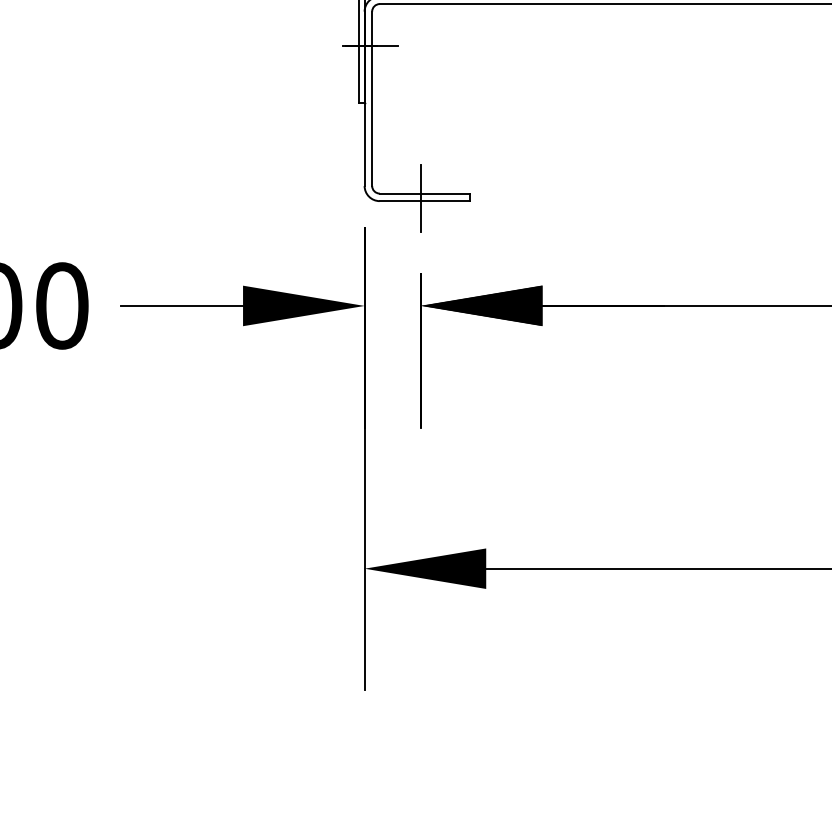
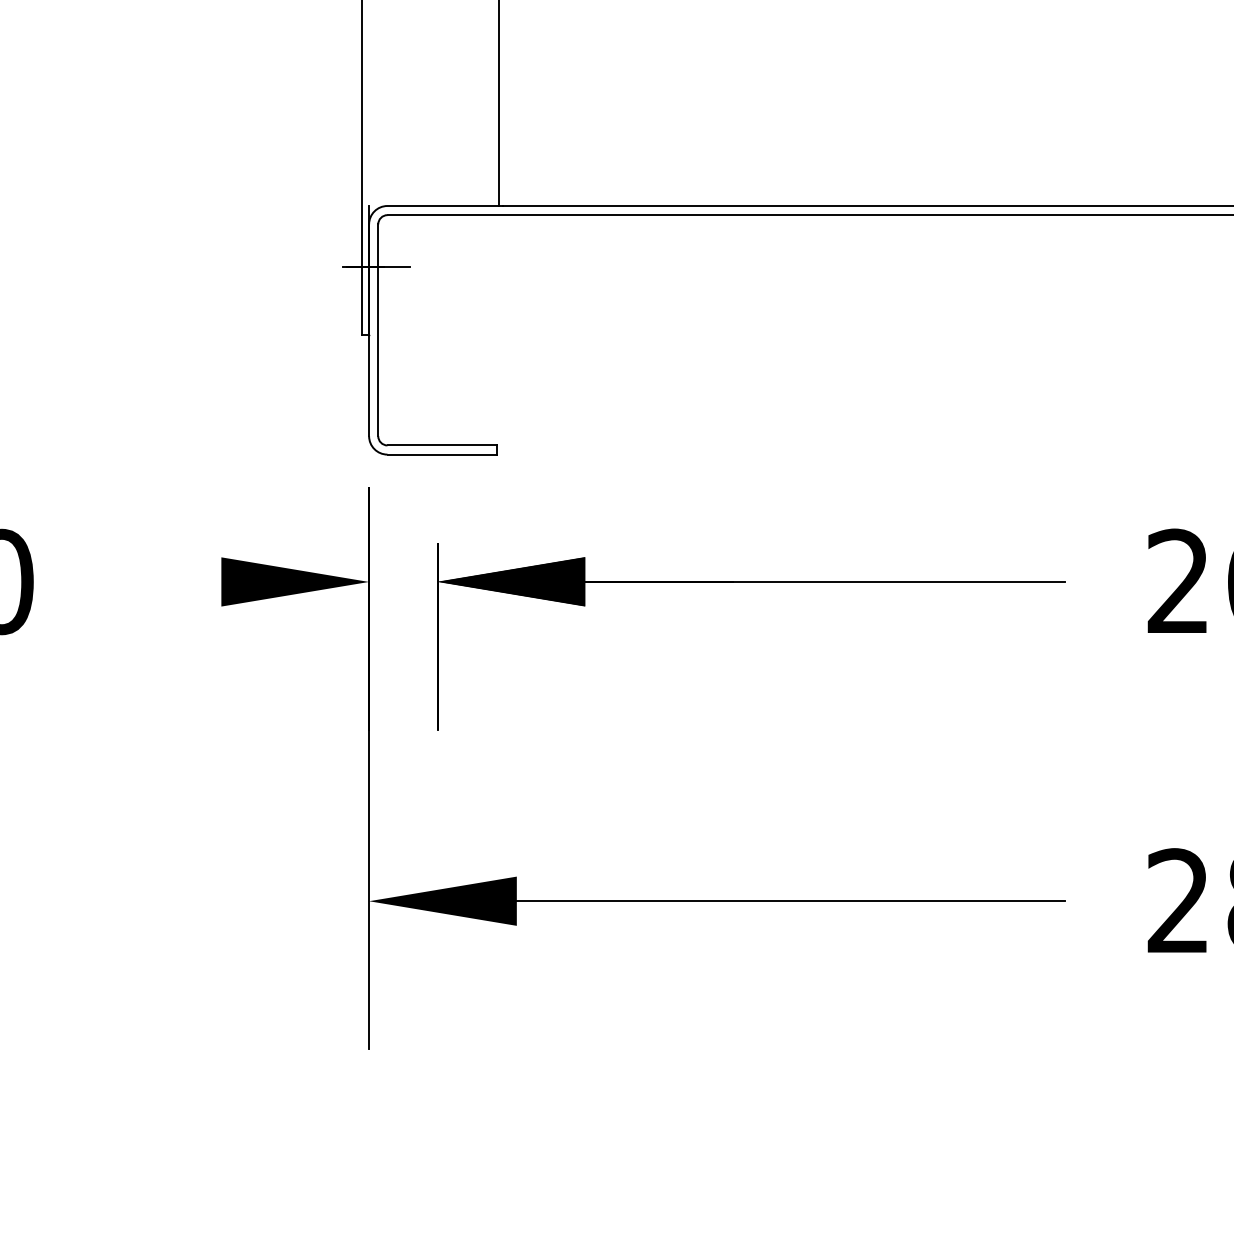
line: (420, 198) -> (437, 451), removed
line: (182, 305) -> (147, 581), removed

